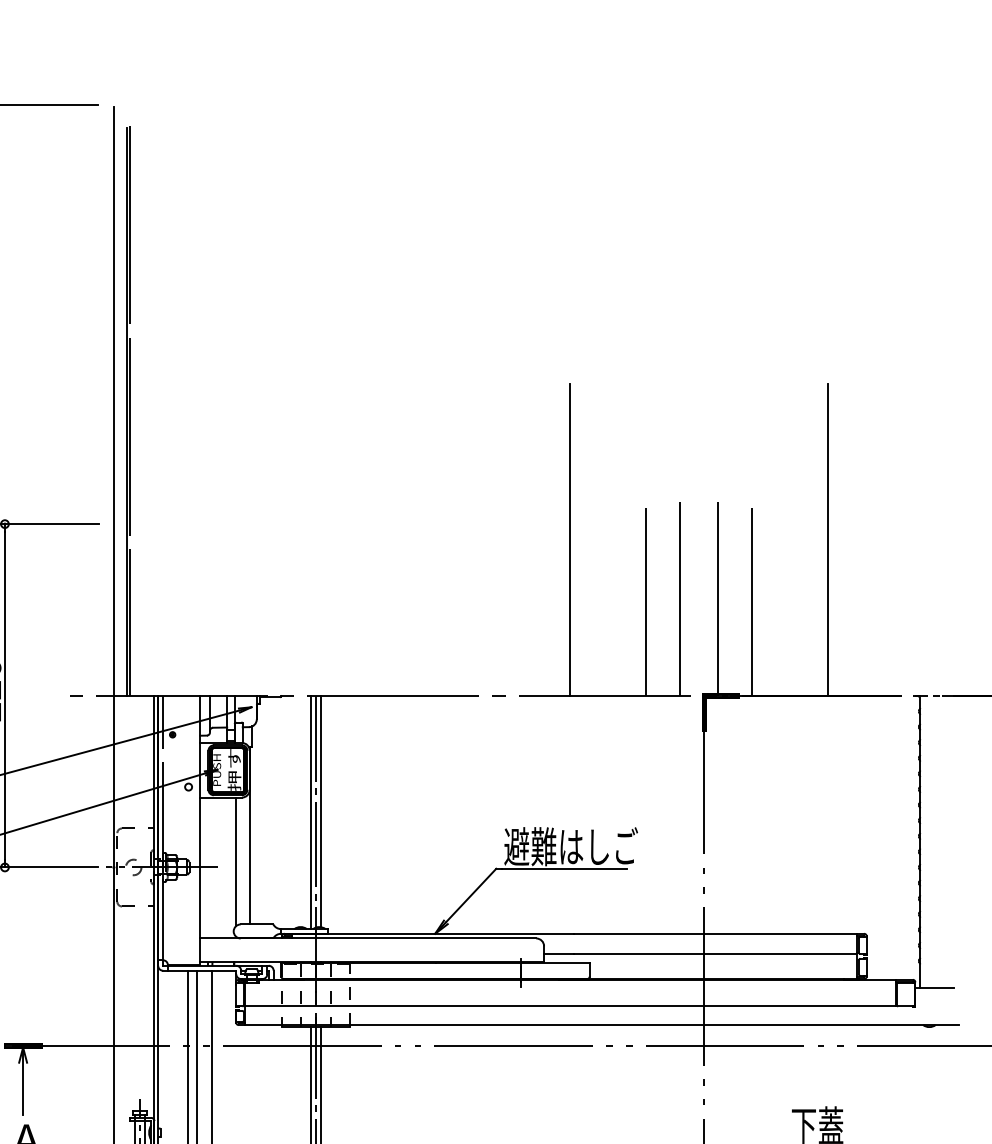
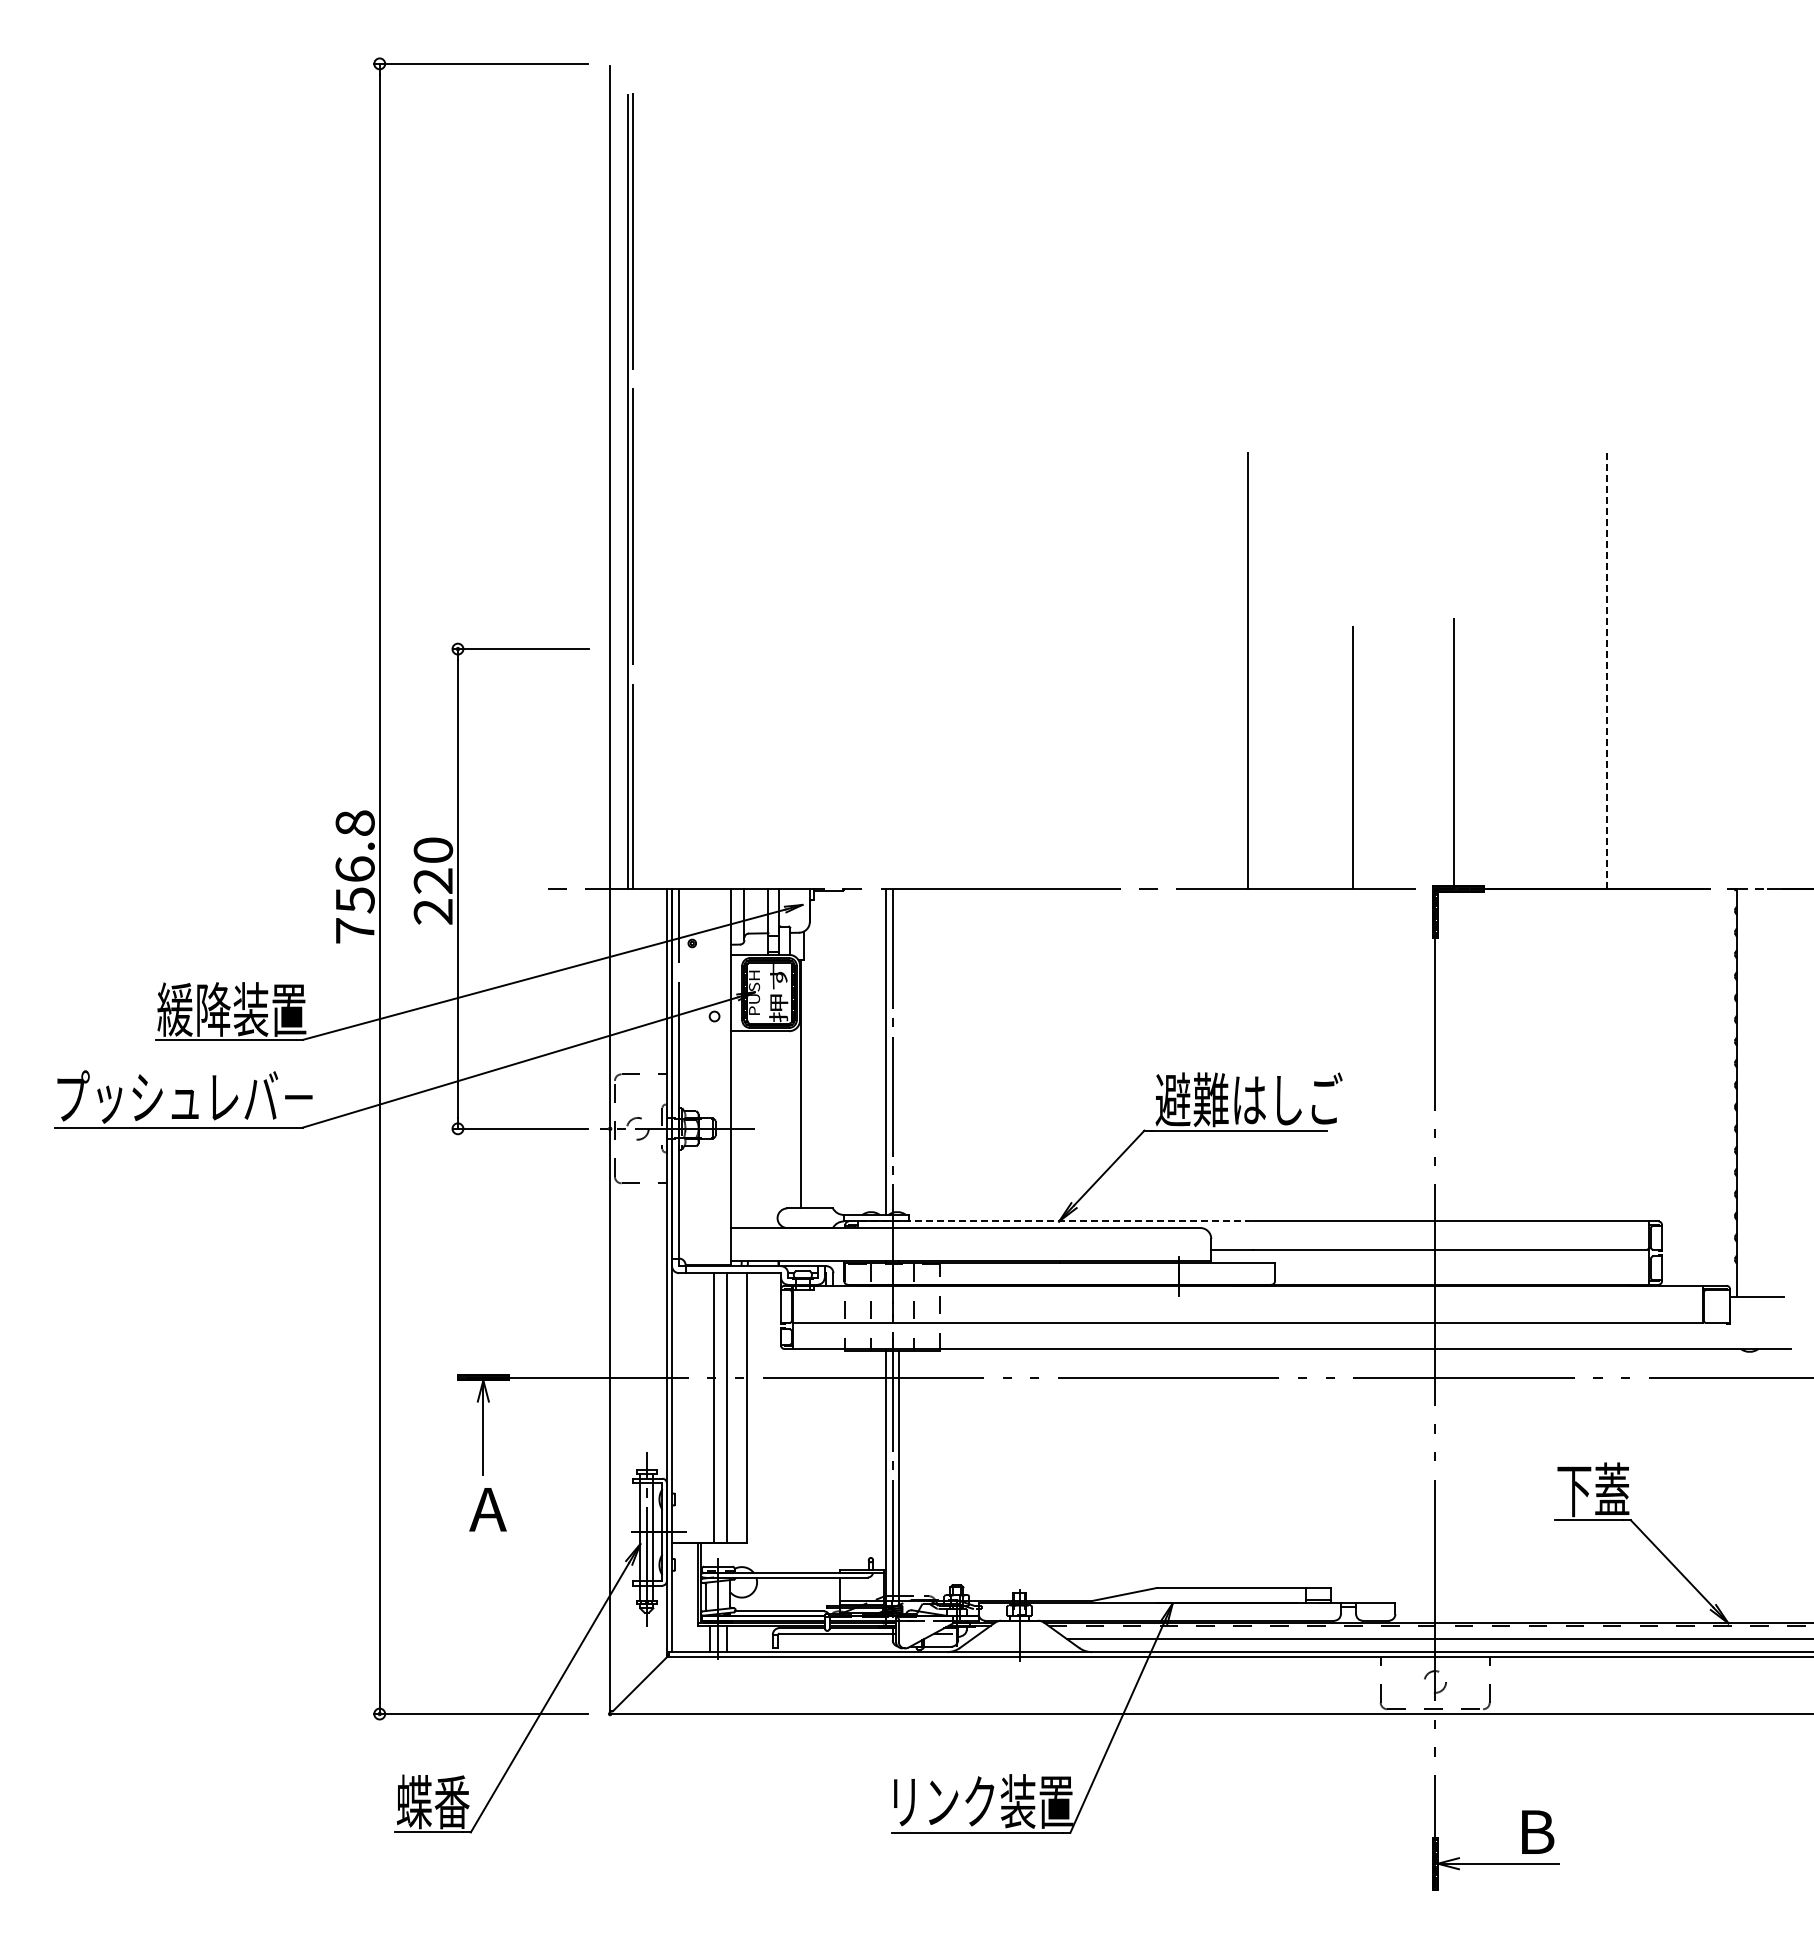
line: (827, 539) -> (1607, 670), solid -> dashed
line: (680, 598) -> (1401, 753), removed
line: (751, 601) -> (1501, 757), removed
line: (320, 811) -> (899, 1050), removed
line: (235, 861) -> (780, 1120), removed
line: (429, 933) -> (1051, 1221), solid -> dashed

